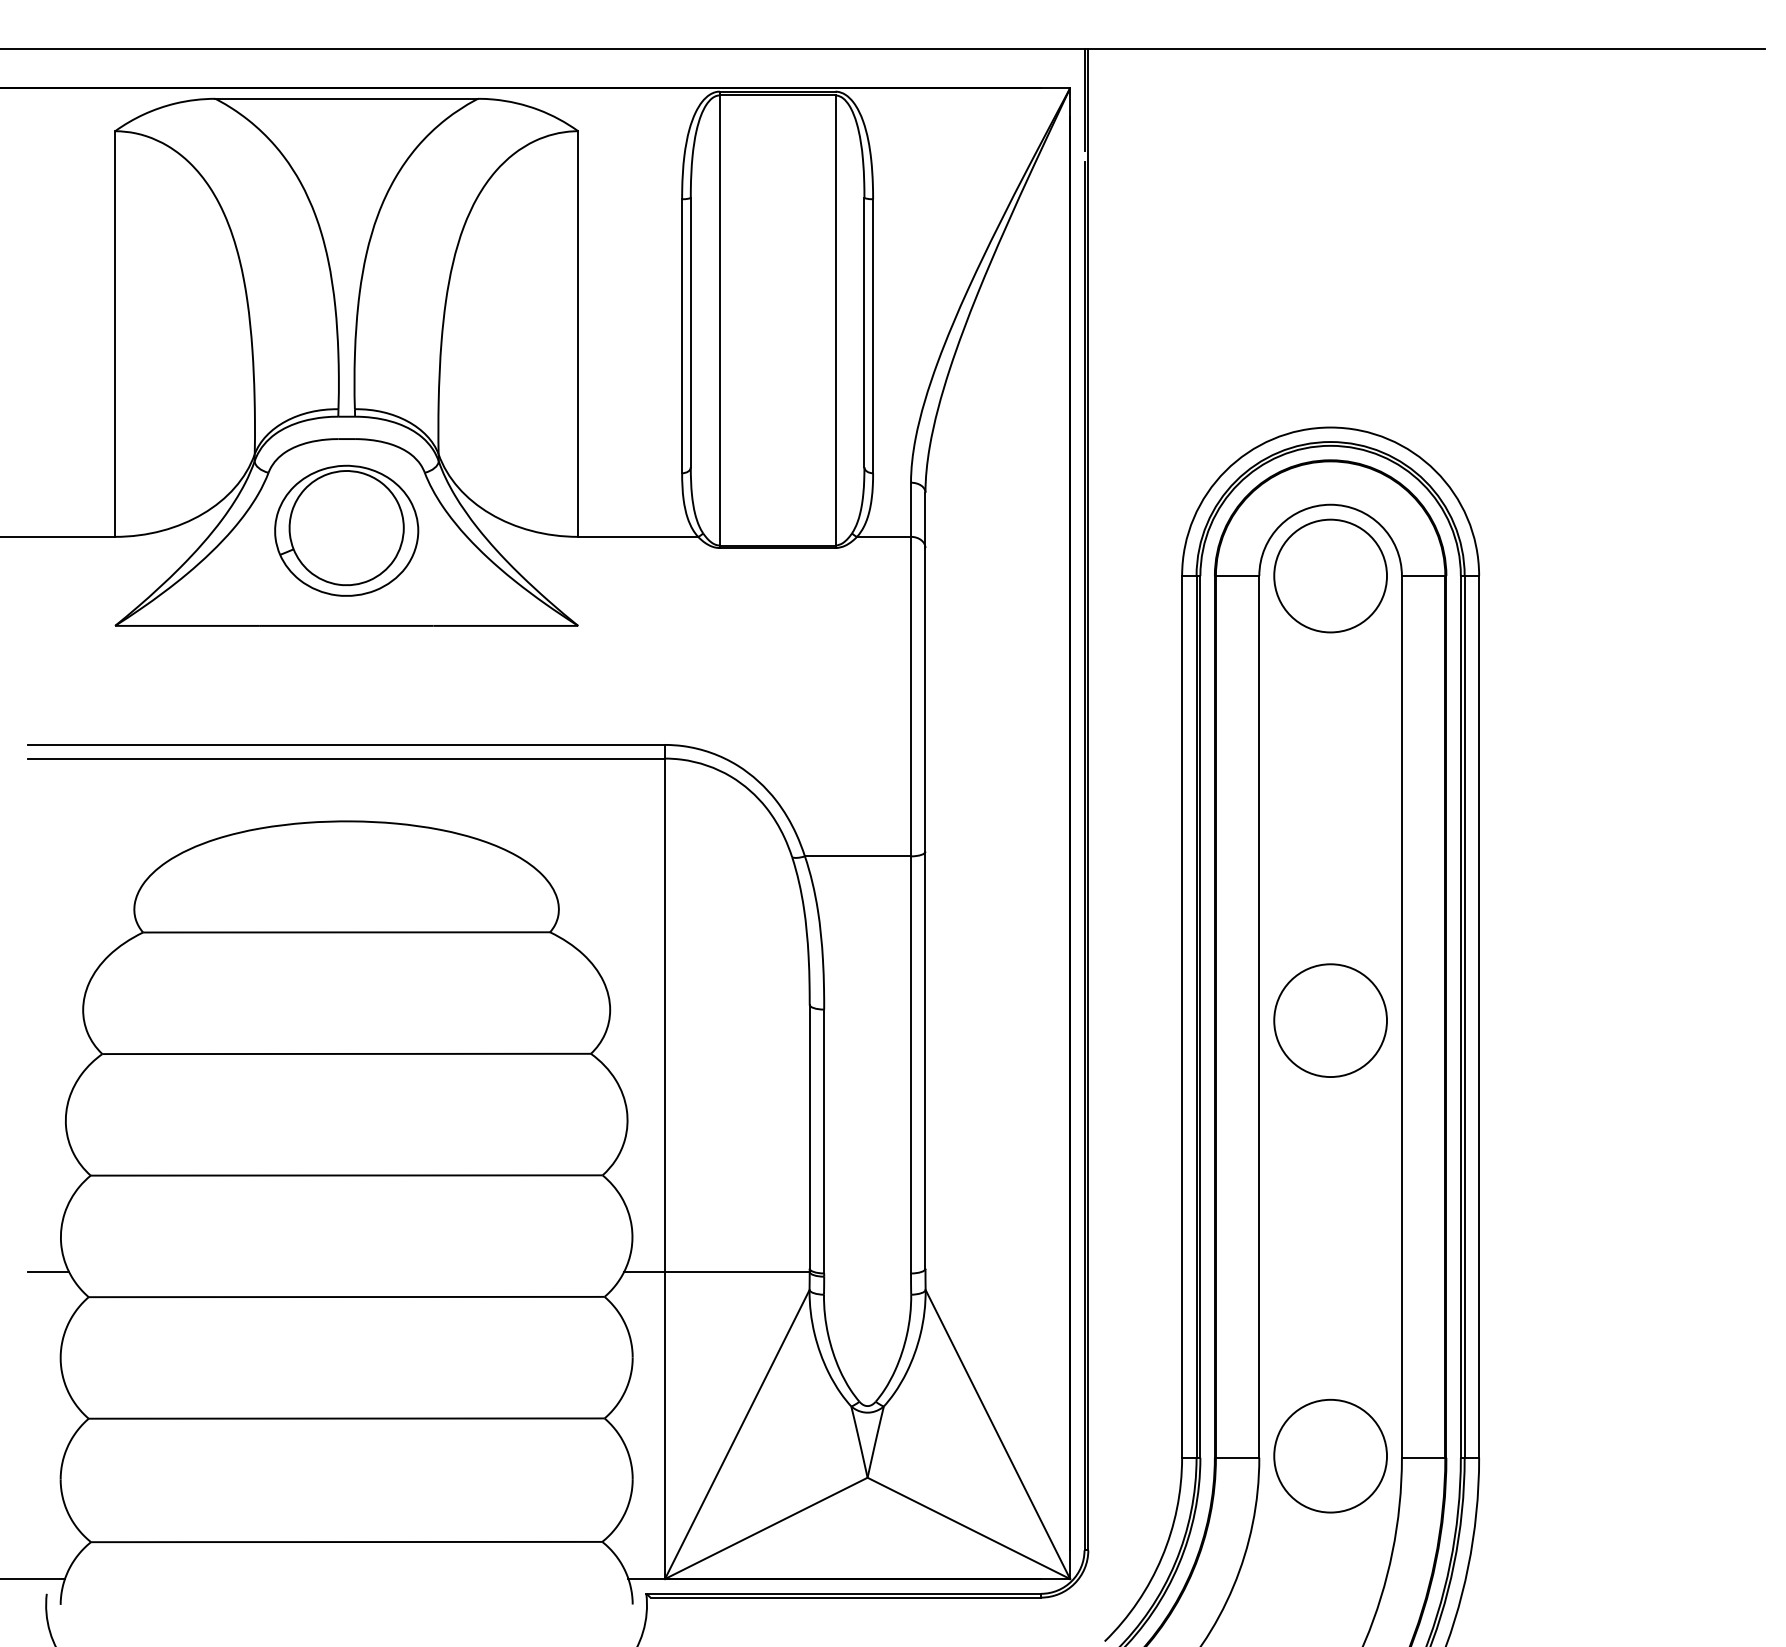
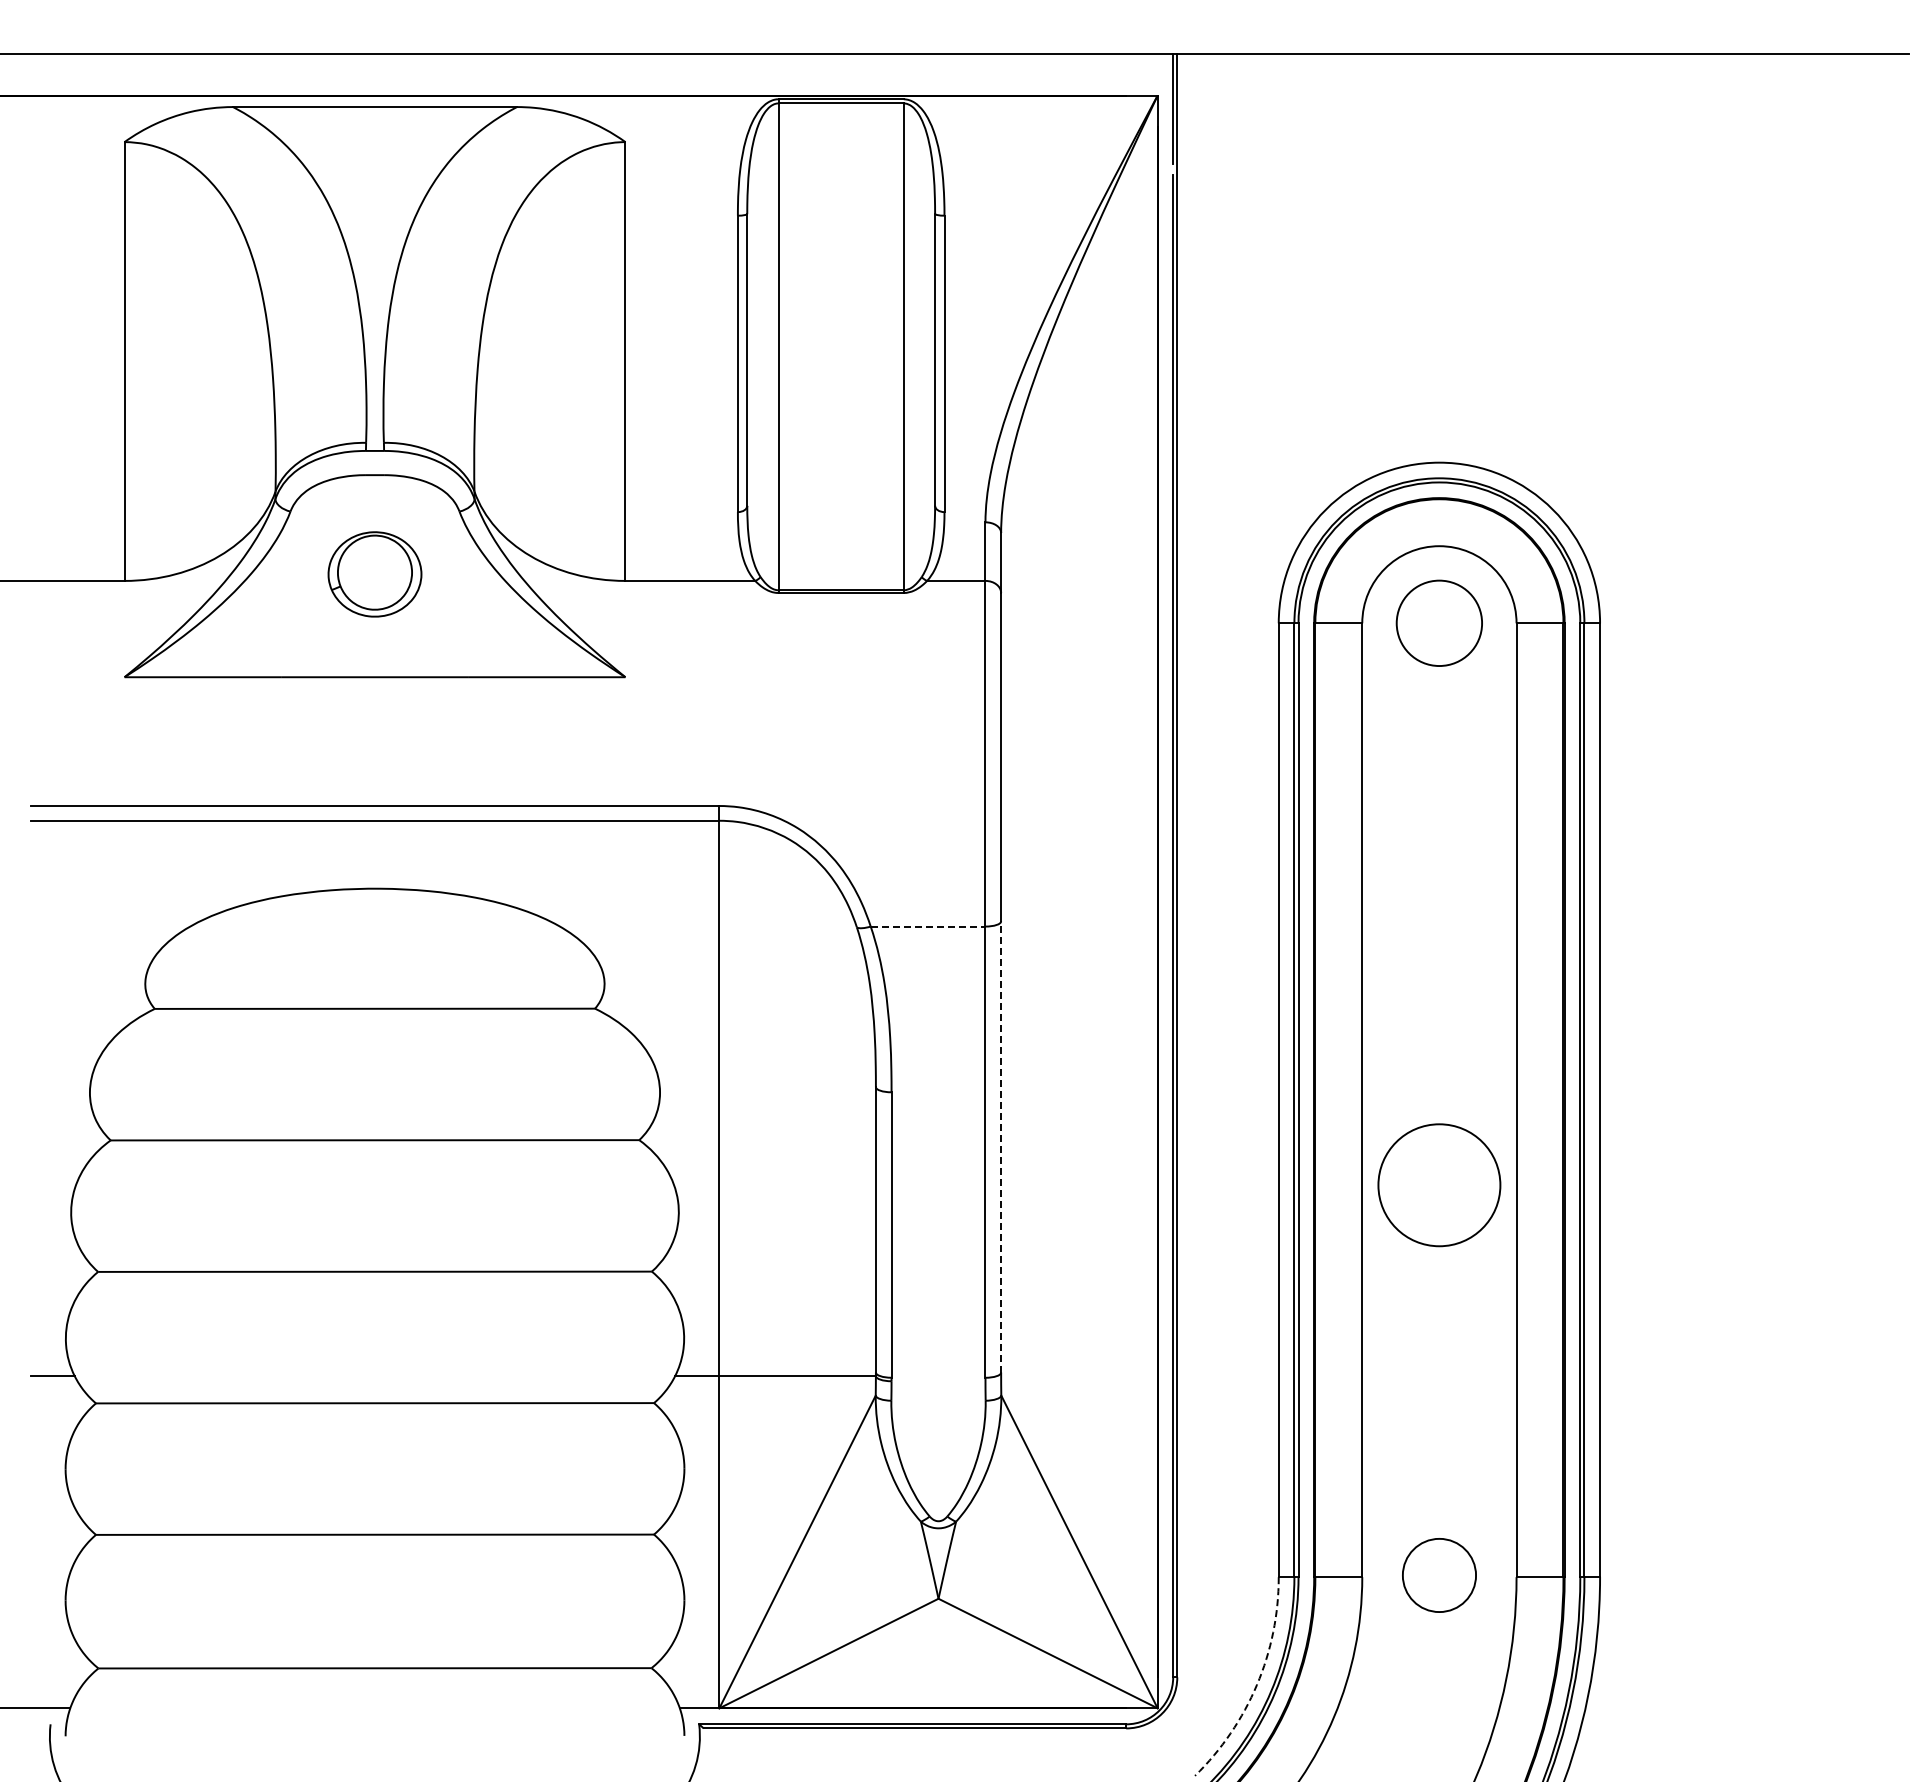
part: (346, 530) -> (374, 574), size x0.6
circle: (1330, 576) -> (1439, 623), size x0.7
line: (858, 856) -> (928, 926), solid -> dashed
circle: (1330, 1020) -> (1439, 1185), moved
line: (925, 1060) -> (1001, 1147), solid -> dashed
circle: (1330, 1456) -> (1439, 1575), size x0.6
arc: (1161, 1557) -> (1256, 1684), solid -> dashed

